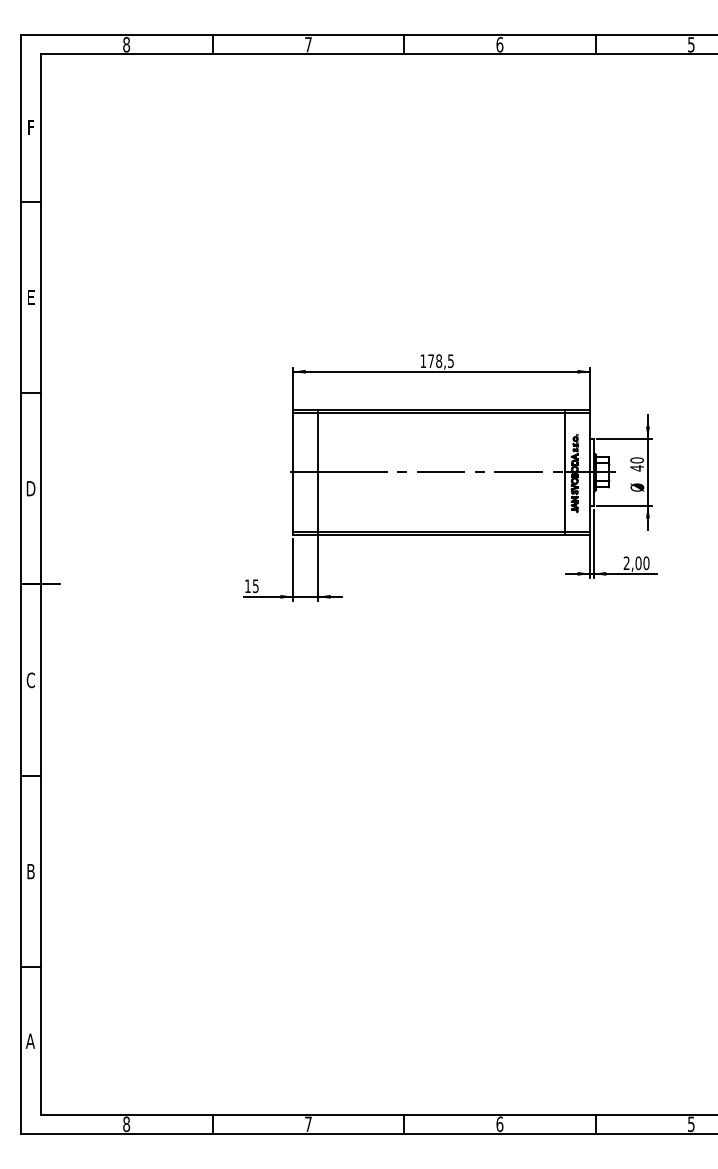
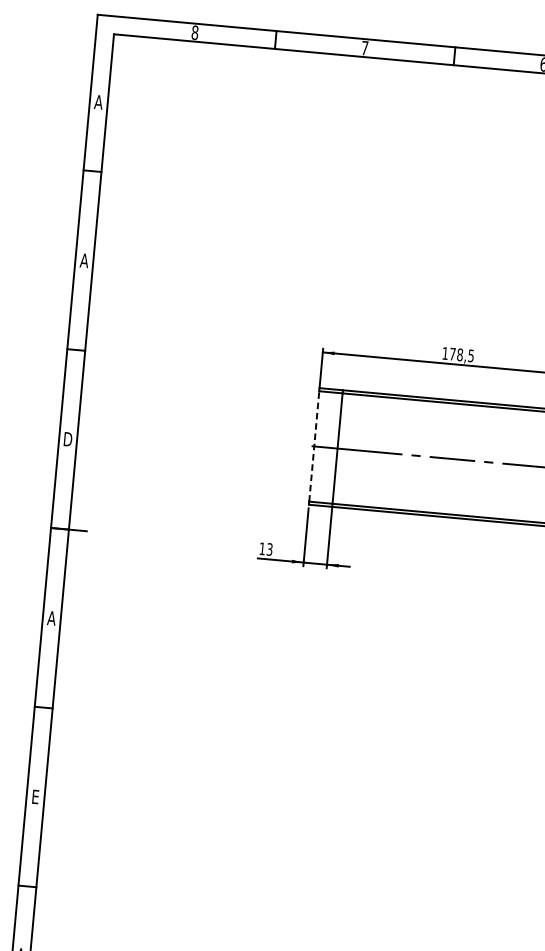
text: (30, 127) -> (98, 101), F -> A
text: (30, 296) -> (83, 259), E -> A
line: (293, 471) -> (314, 445), solid -> dashed
text: (255, 585) -> (269, 548), 15 -> 13
text: (30, 680) -> (51, 618), C -> A
text: (30, 871) -> (35, 796), B -> E

